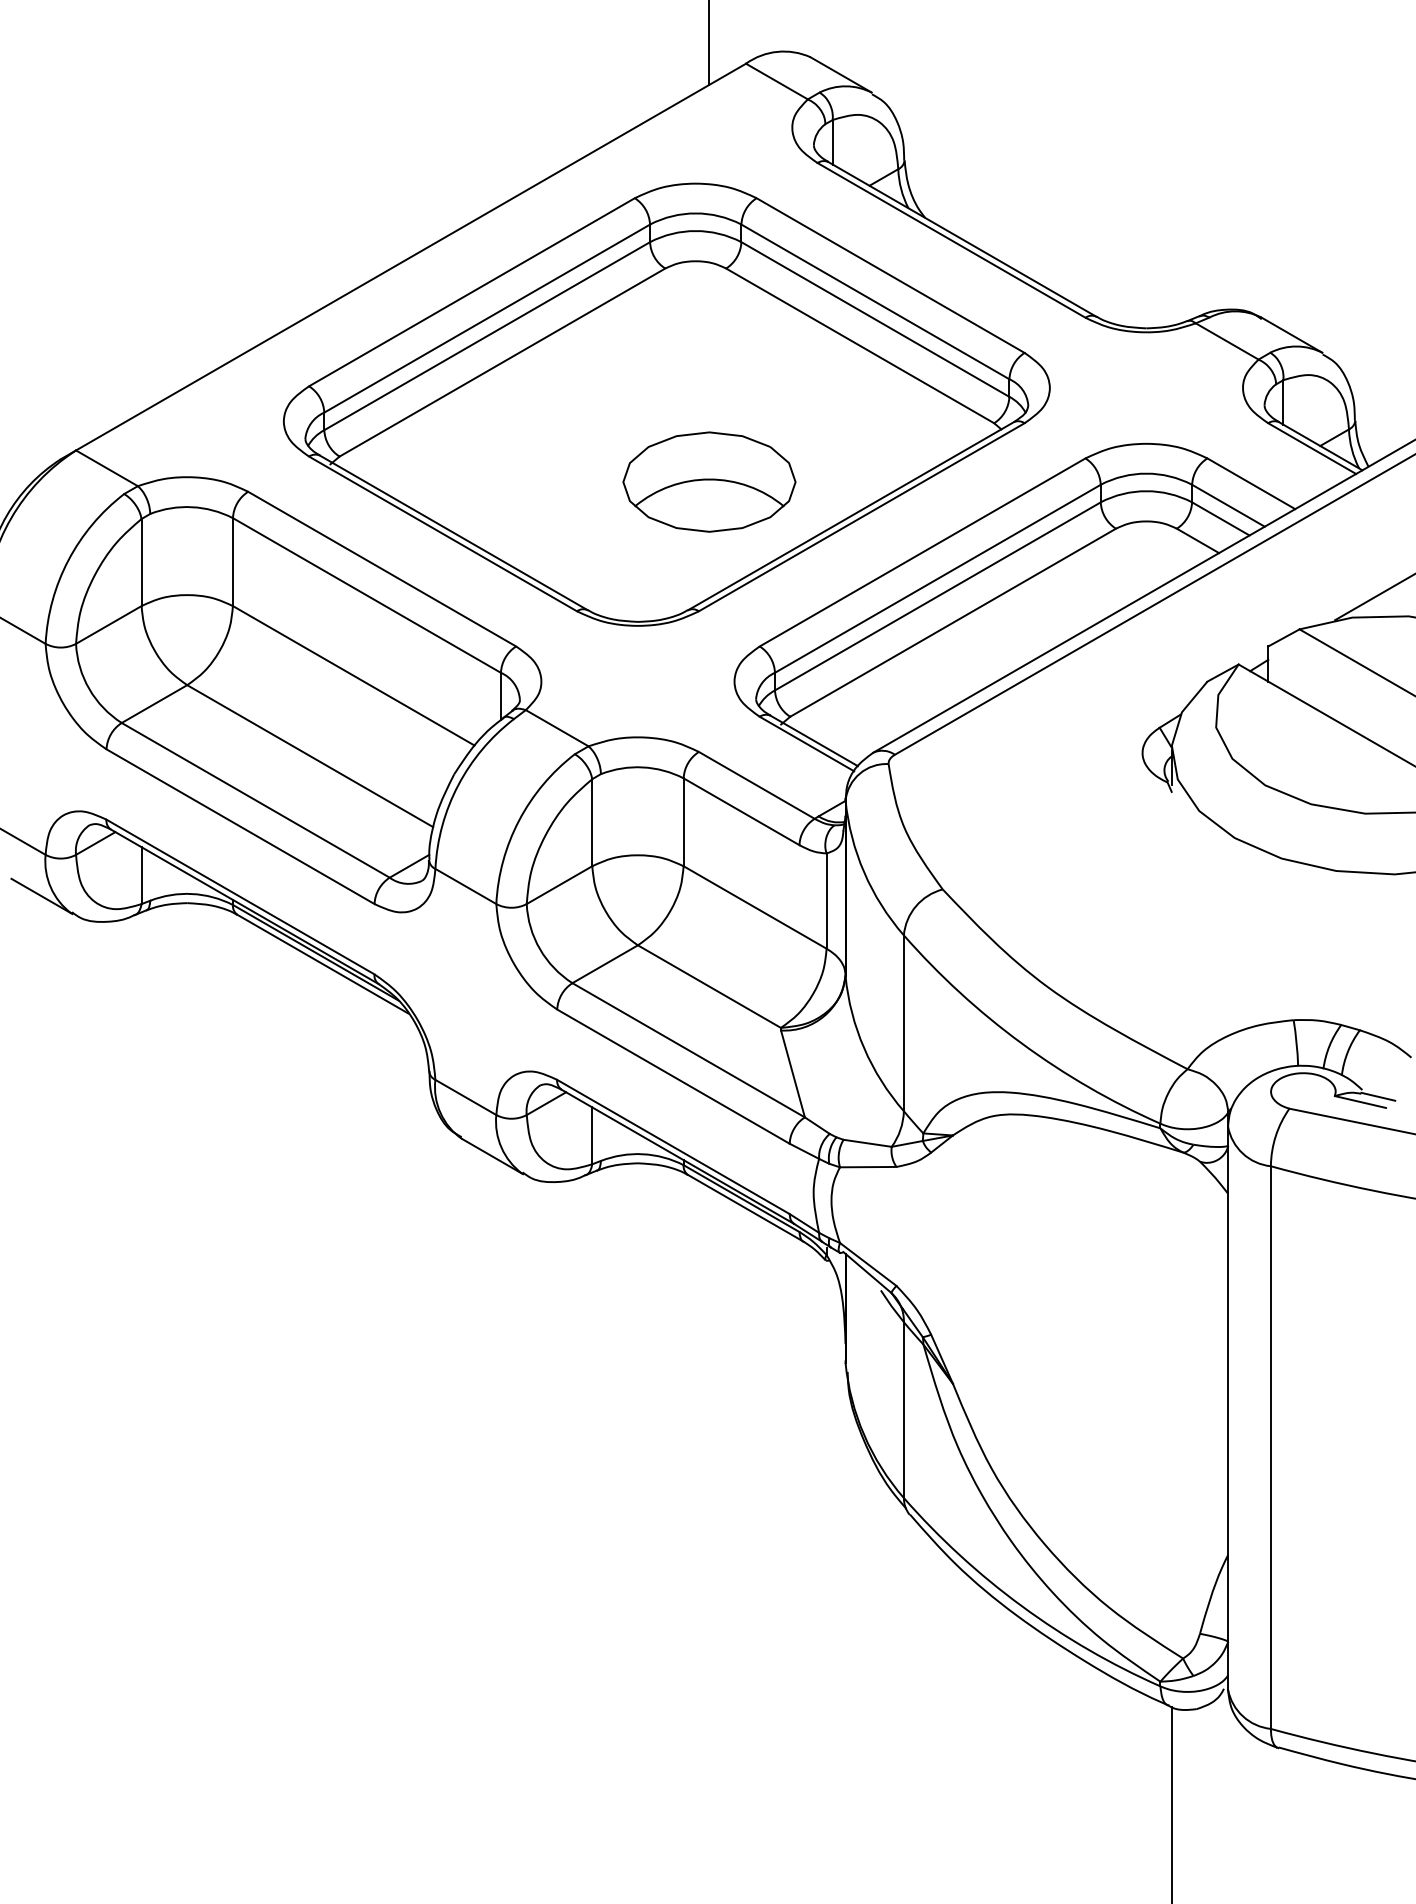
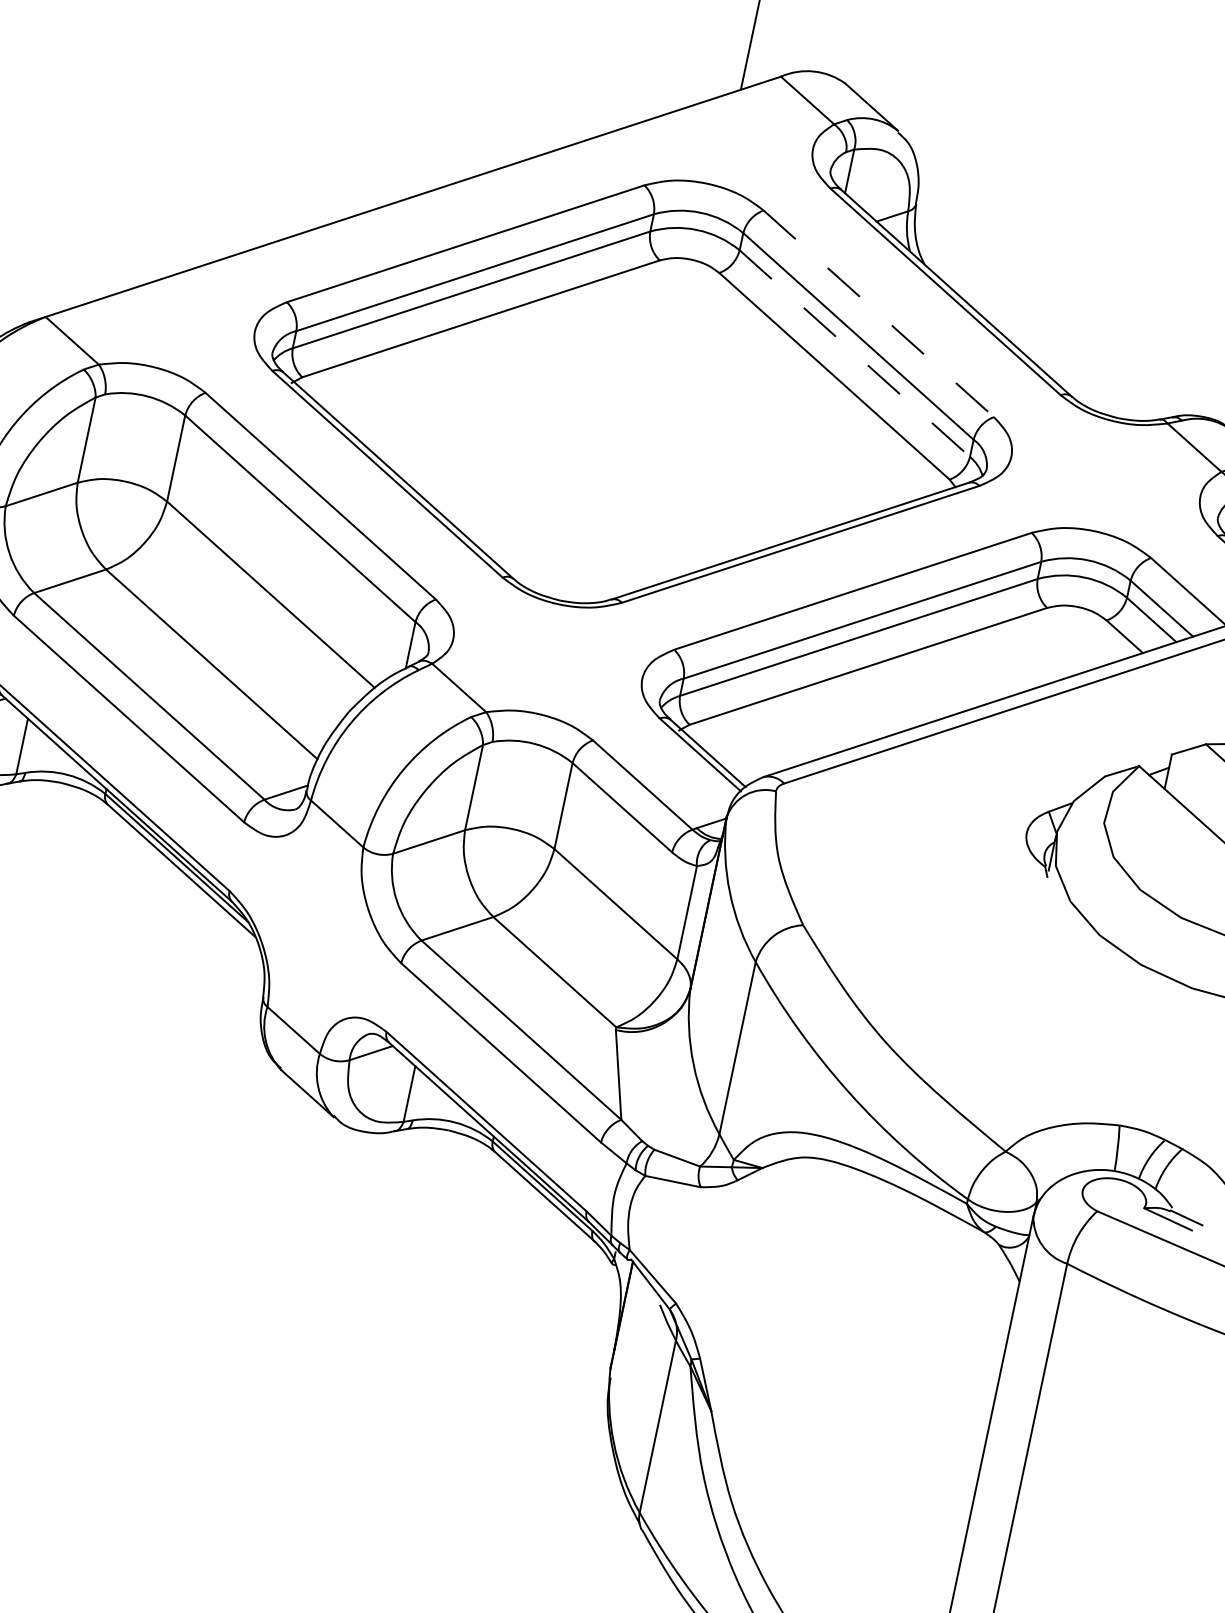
line: (890, 275) -> (878, 313), solid -> dashed
line: (875, 319) -> (854, 353), solid -> dashed
part: (709, 481) -> (659, 477), removed

